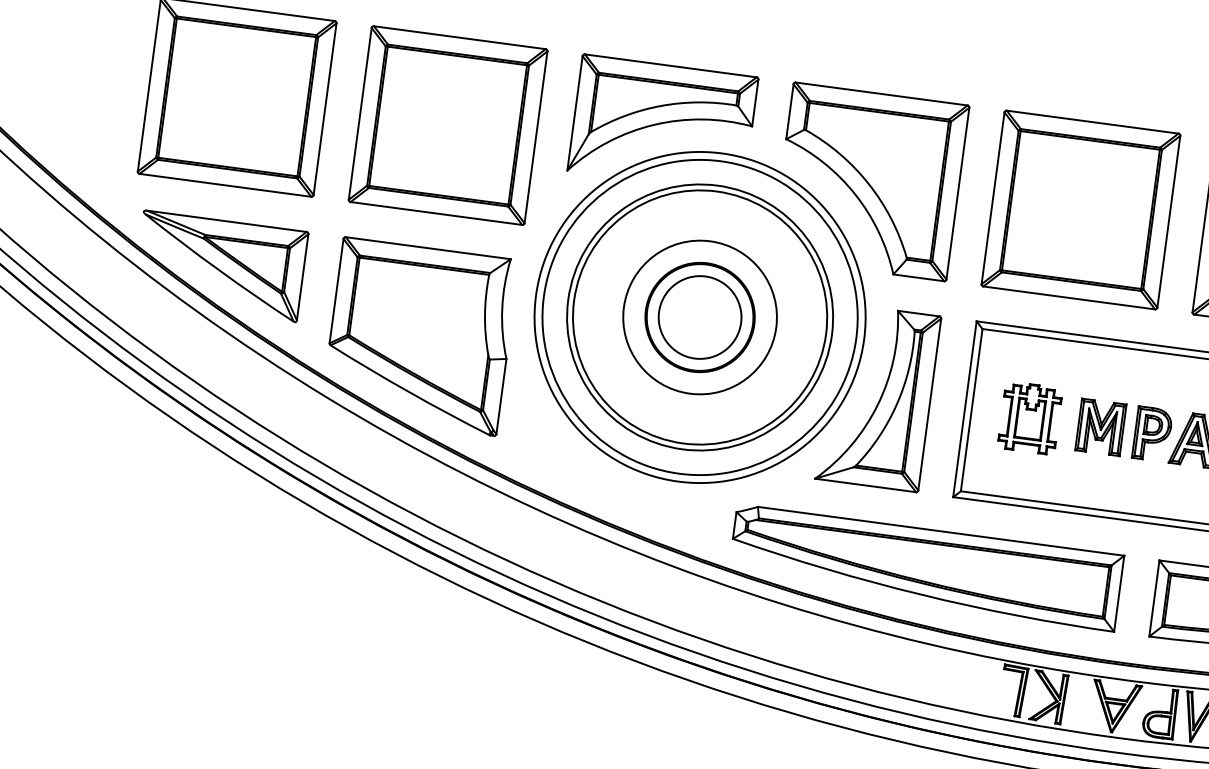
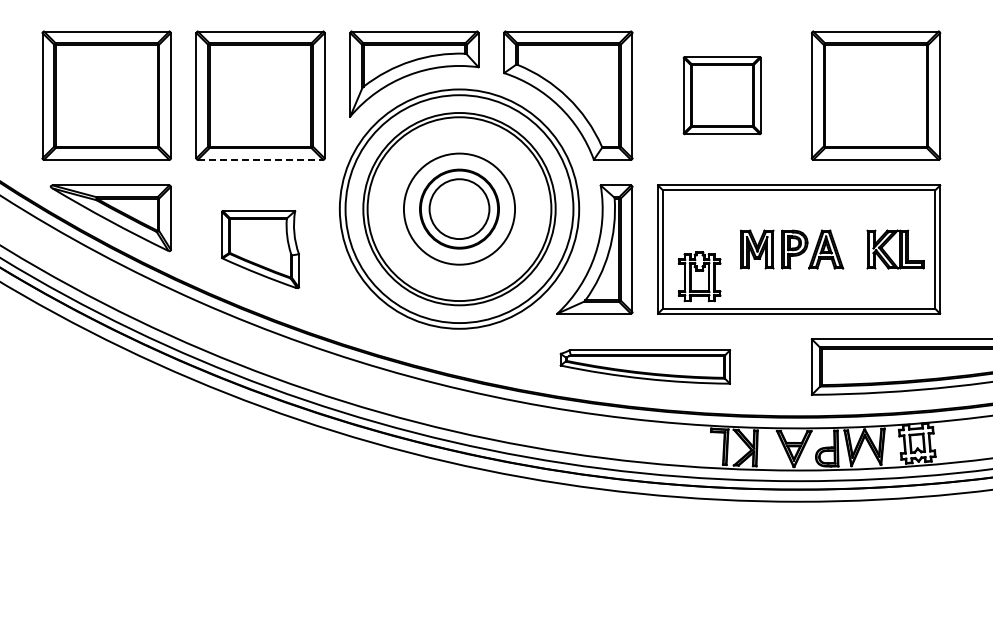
part: (1081, 209) -> (722, 95), size x0.6
line: (436, 213) -> (260, 159), solid -> dashed
part: (419, 336) -> (260, 249), size x0.6
part: (1029, 417) -> (699, 276), moved
part: (926, 567) -> (645, 366), size x0.6

